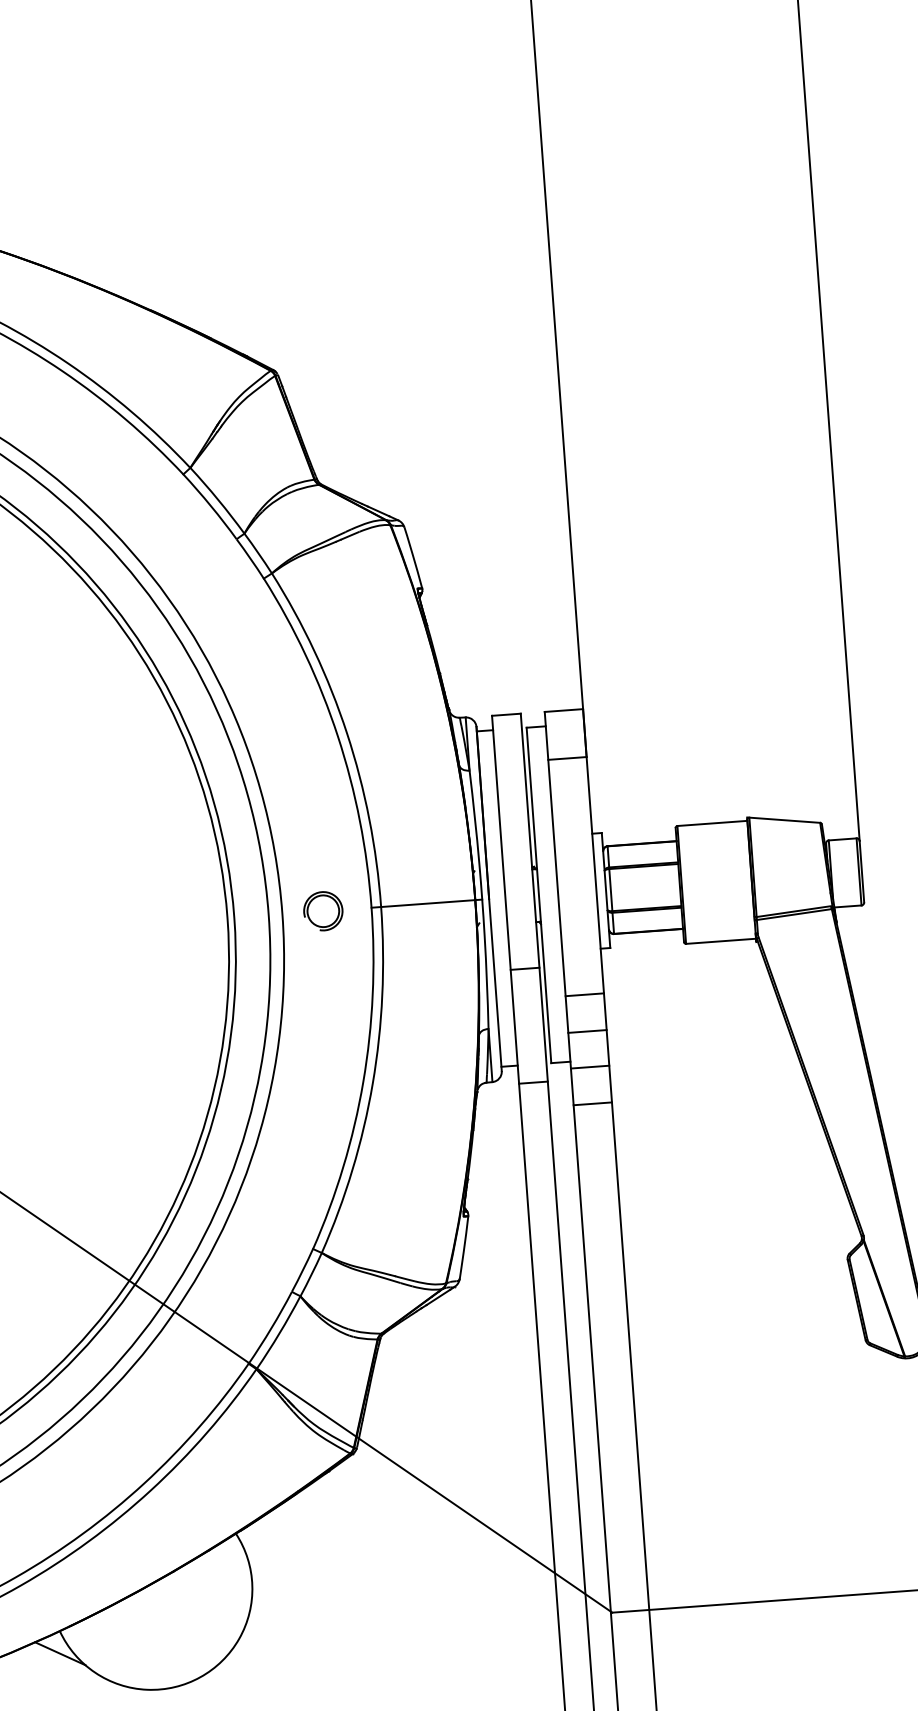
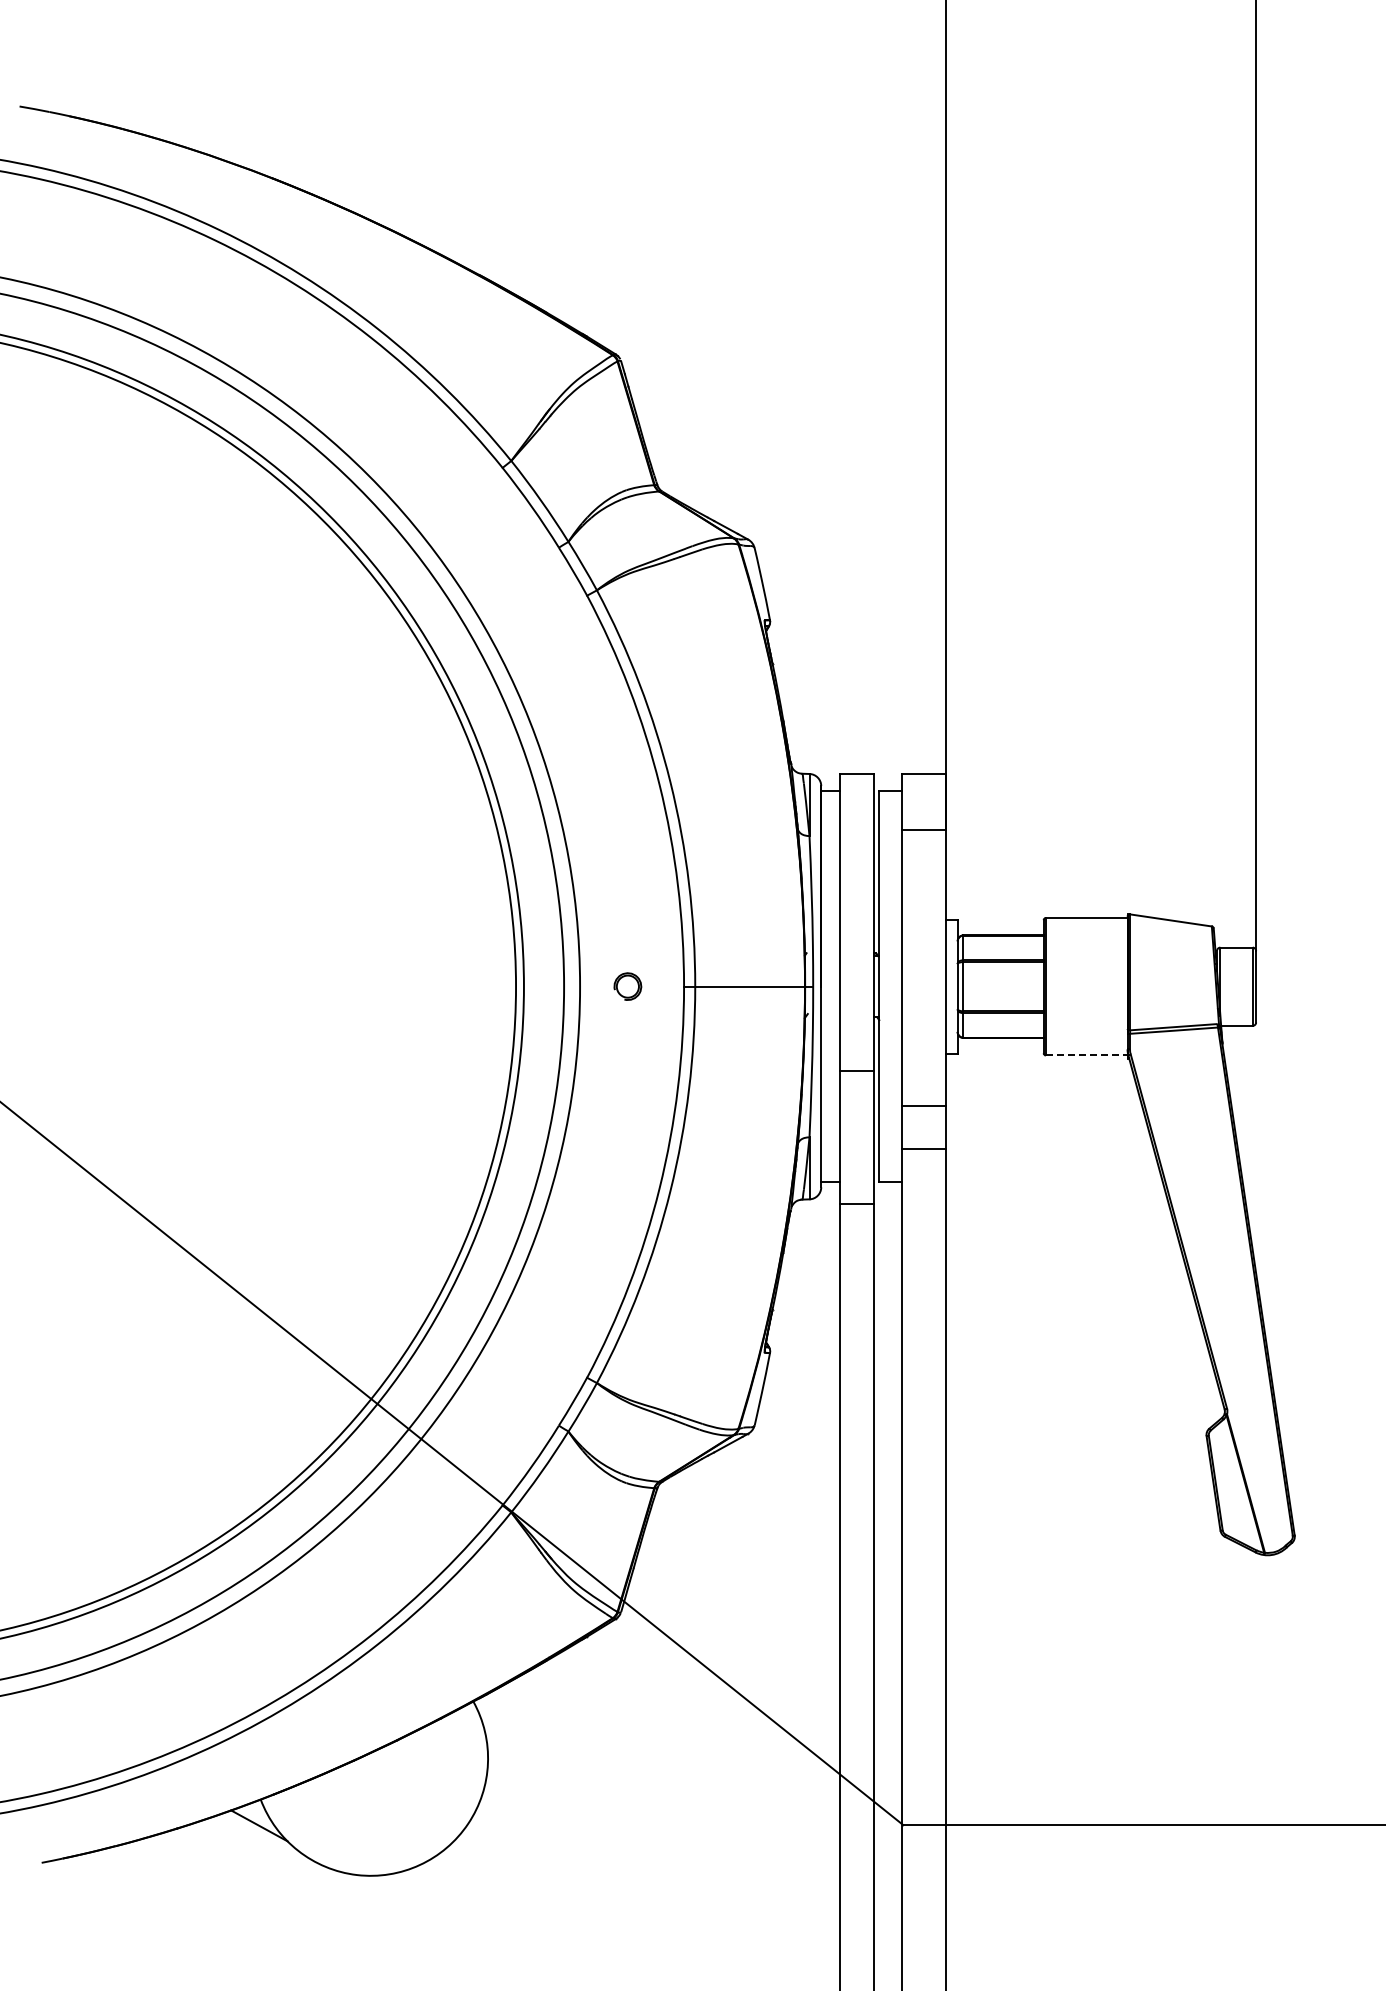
part: (323, 911) -> (627, 986), size x0.6
line: (720, 941) -> (1086, 1055), solid -> dashed
line: (589, 1067) -> (923, 1190), removed
line: (592, 1104) -> (923, 1233), removed

